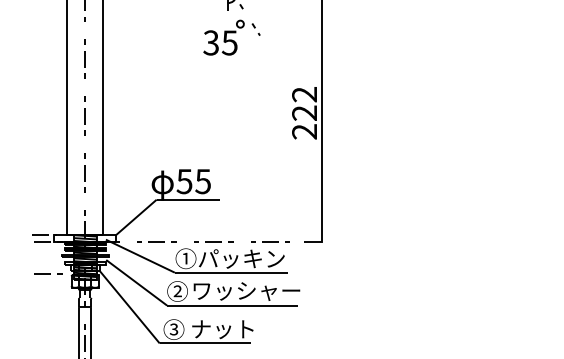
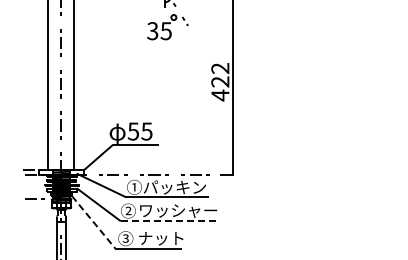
text: (304, 131) -> (220, 95), 222 -> 422
line: (232, 305) -> (168, 221), solid -> dashed
line: (130, 307) -> (94, 222), solid -> dashed

